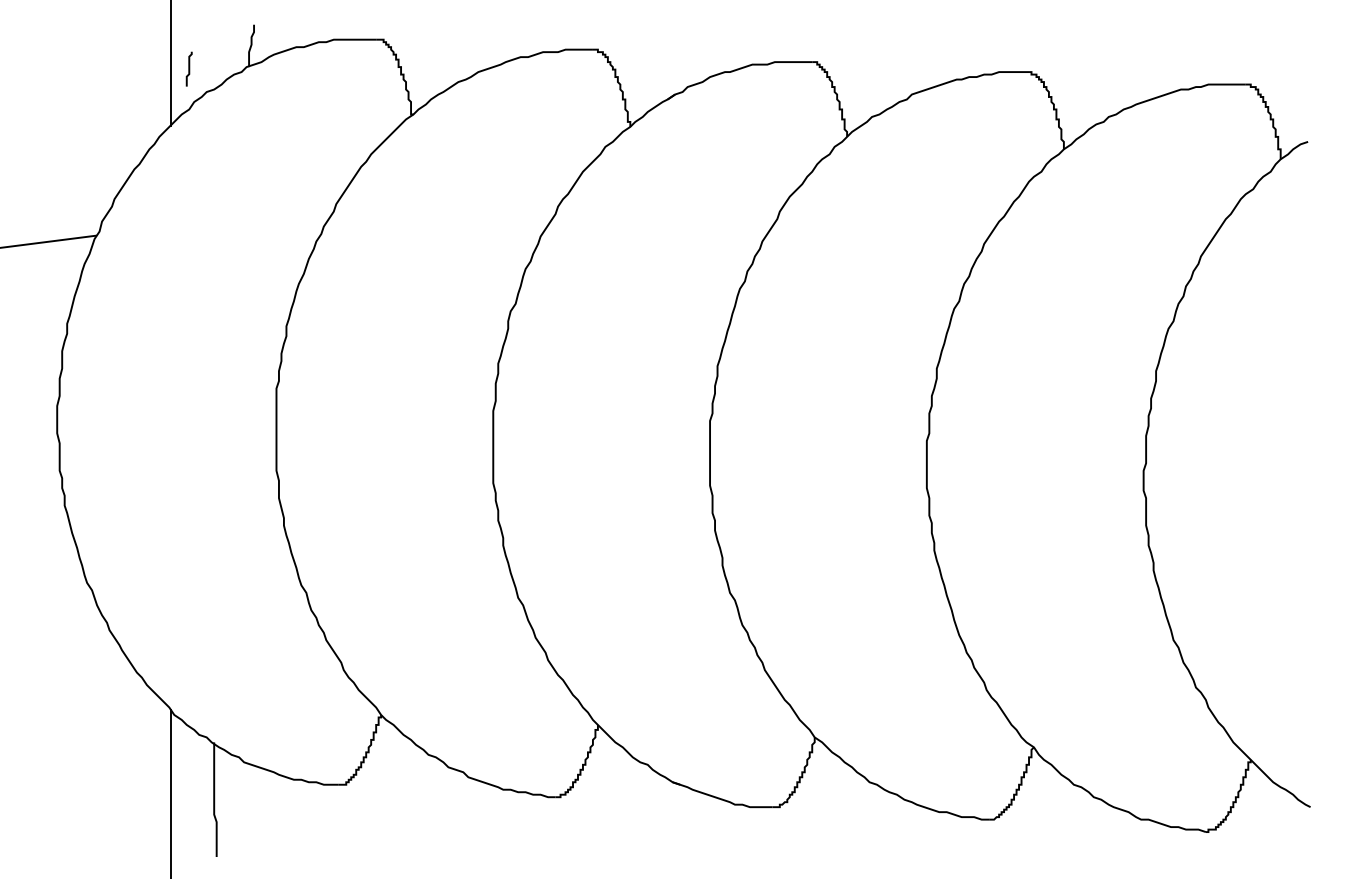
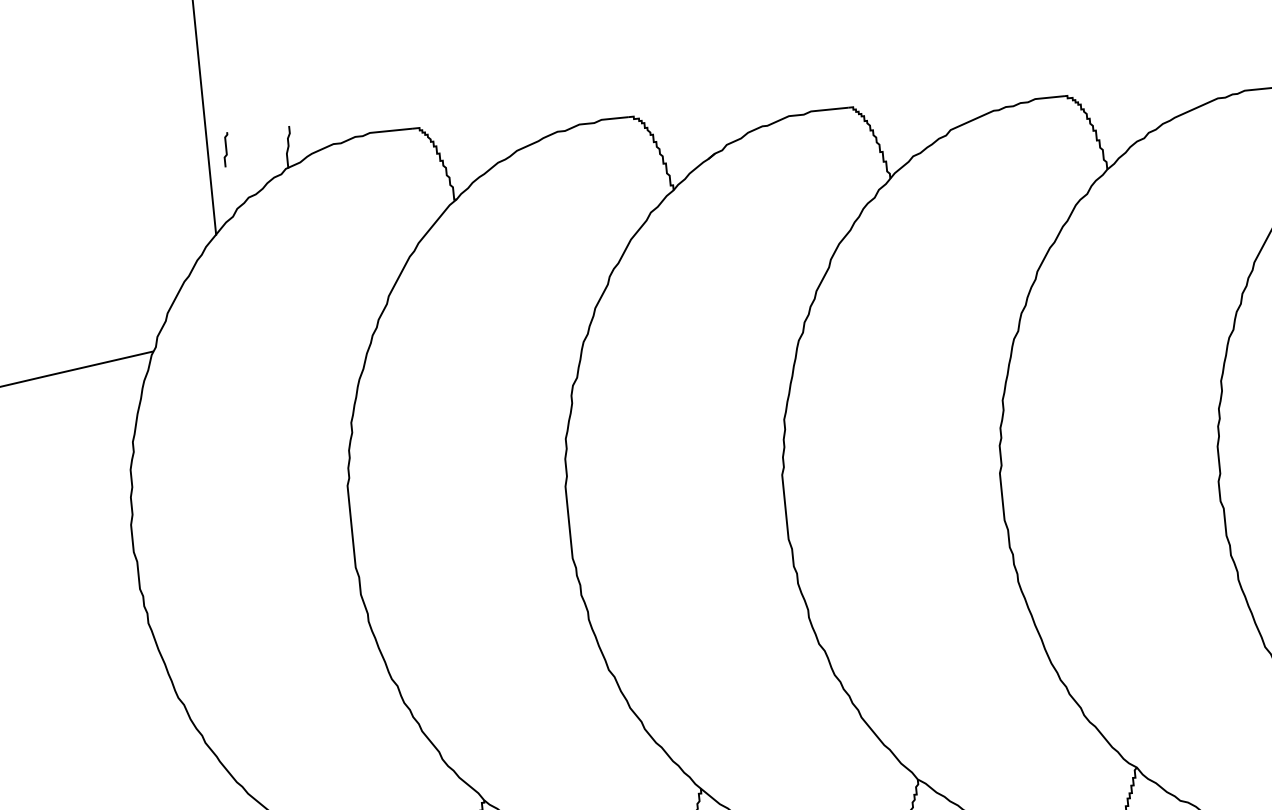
curve: (188, 68) -> (225, 149), moved

